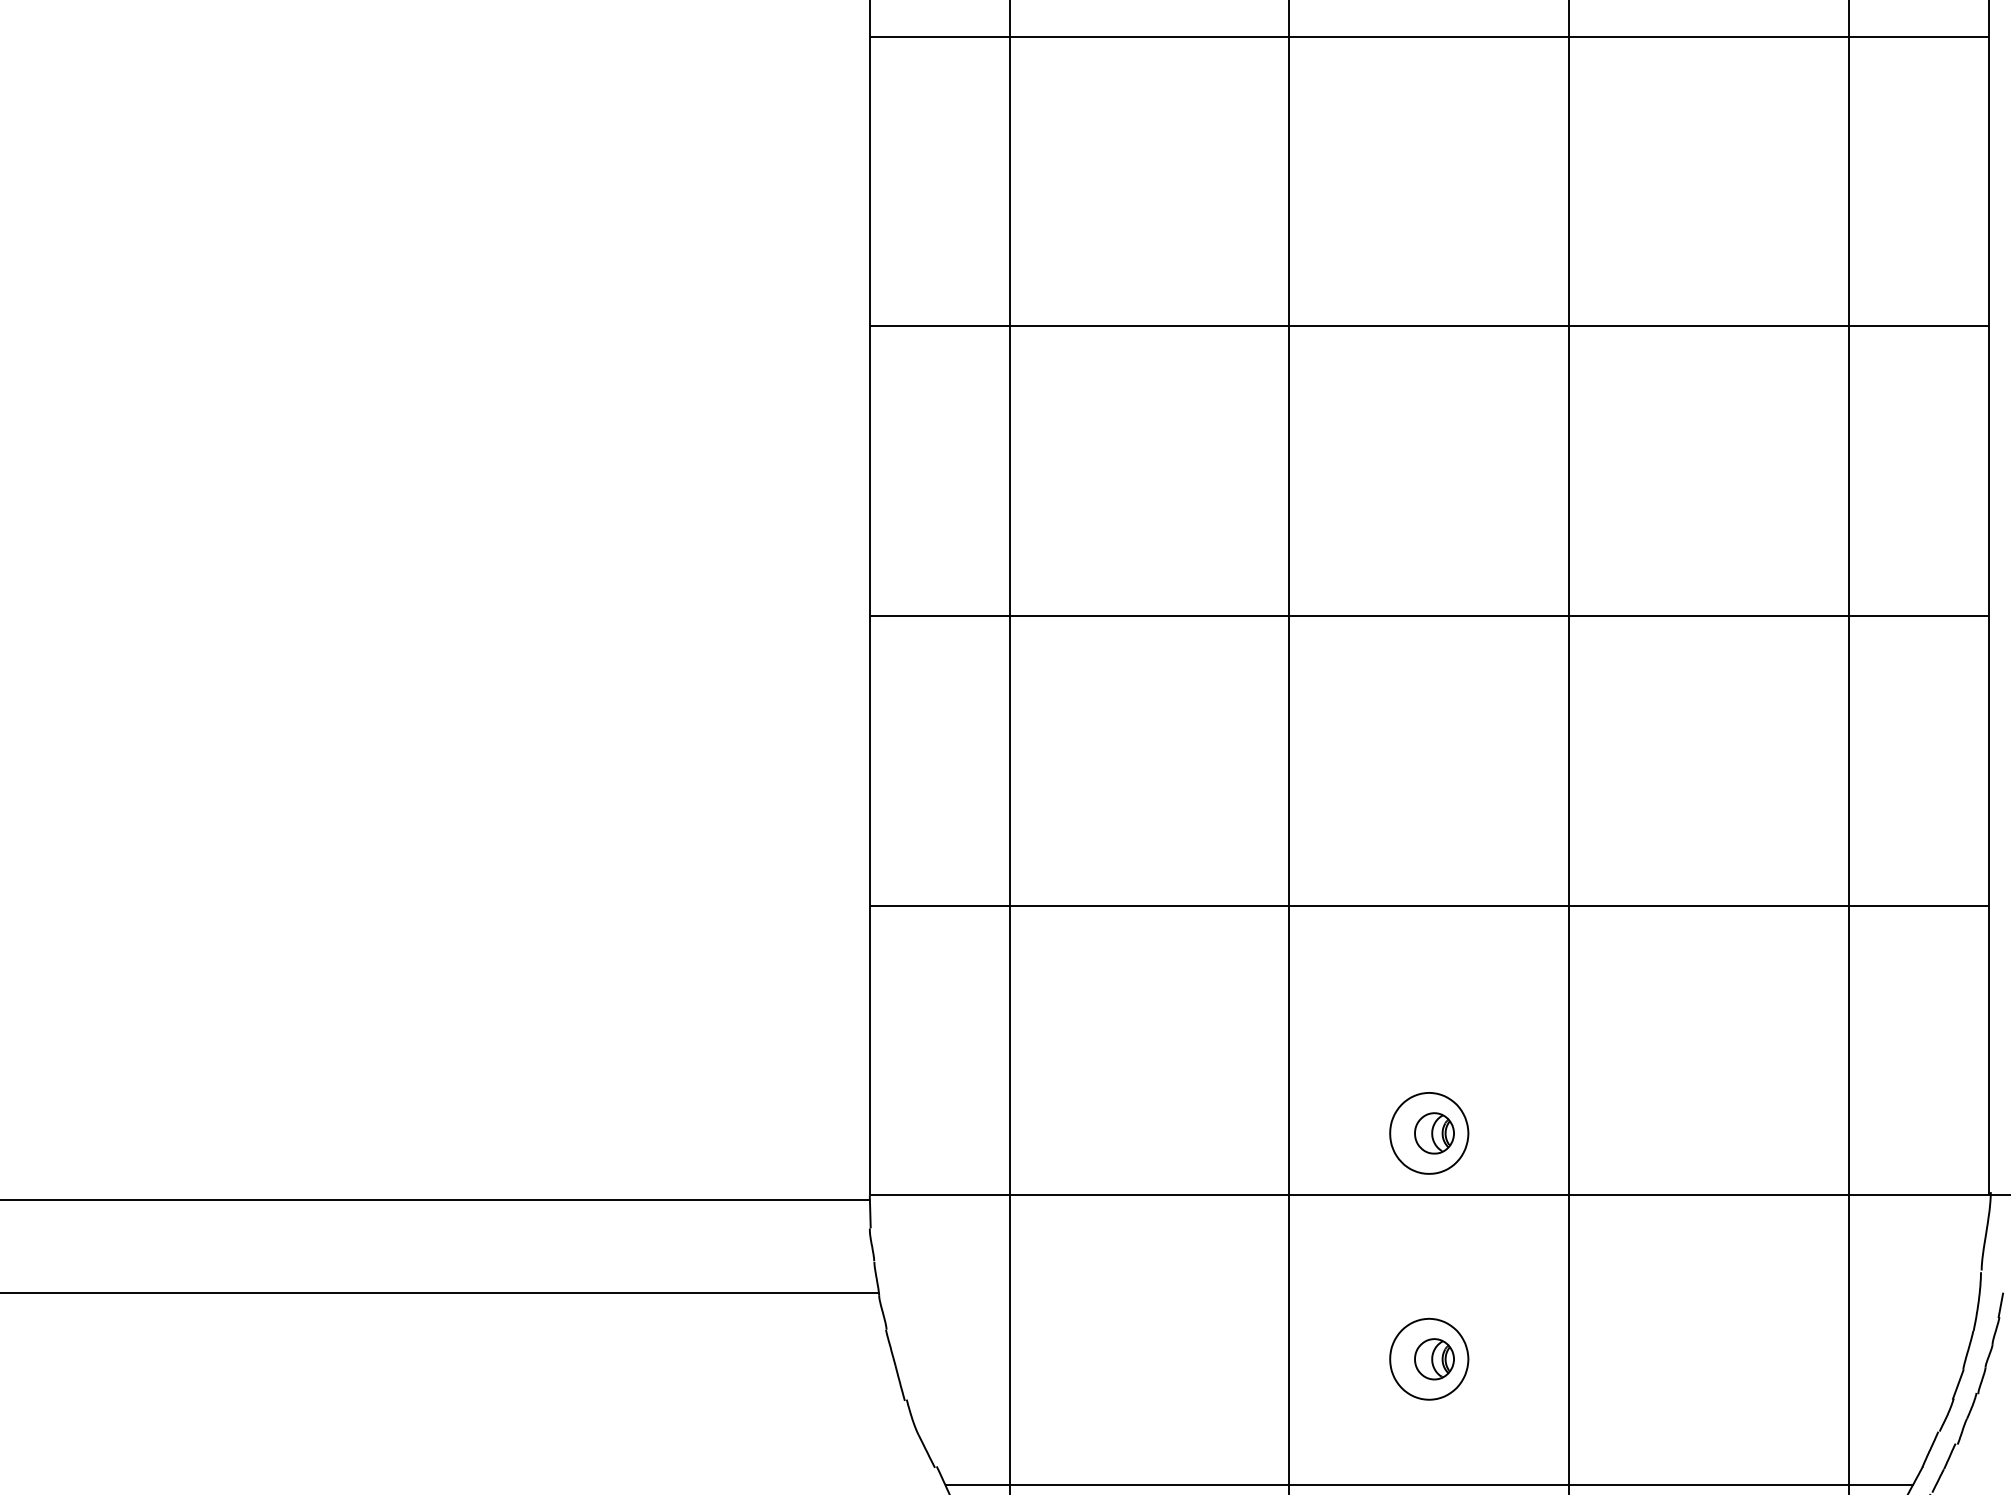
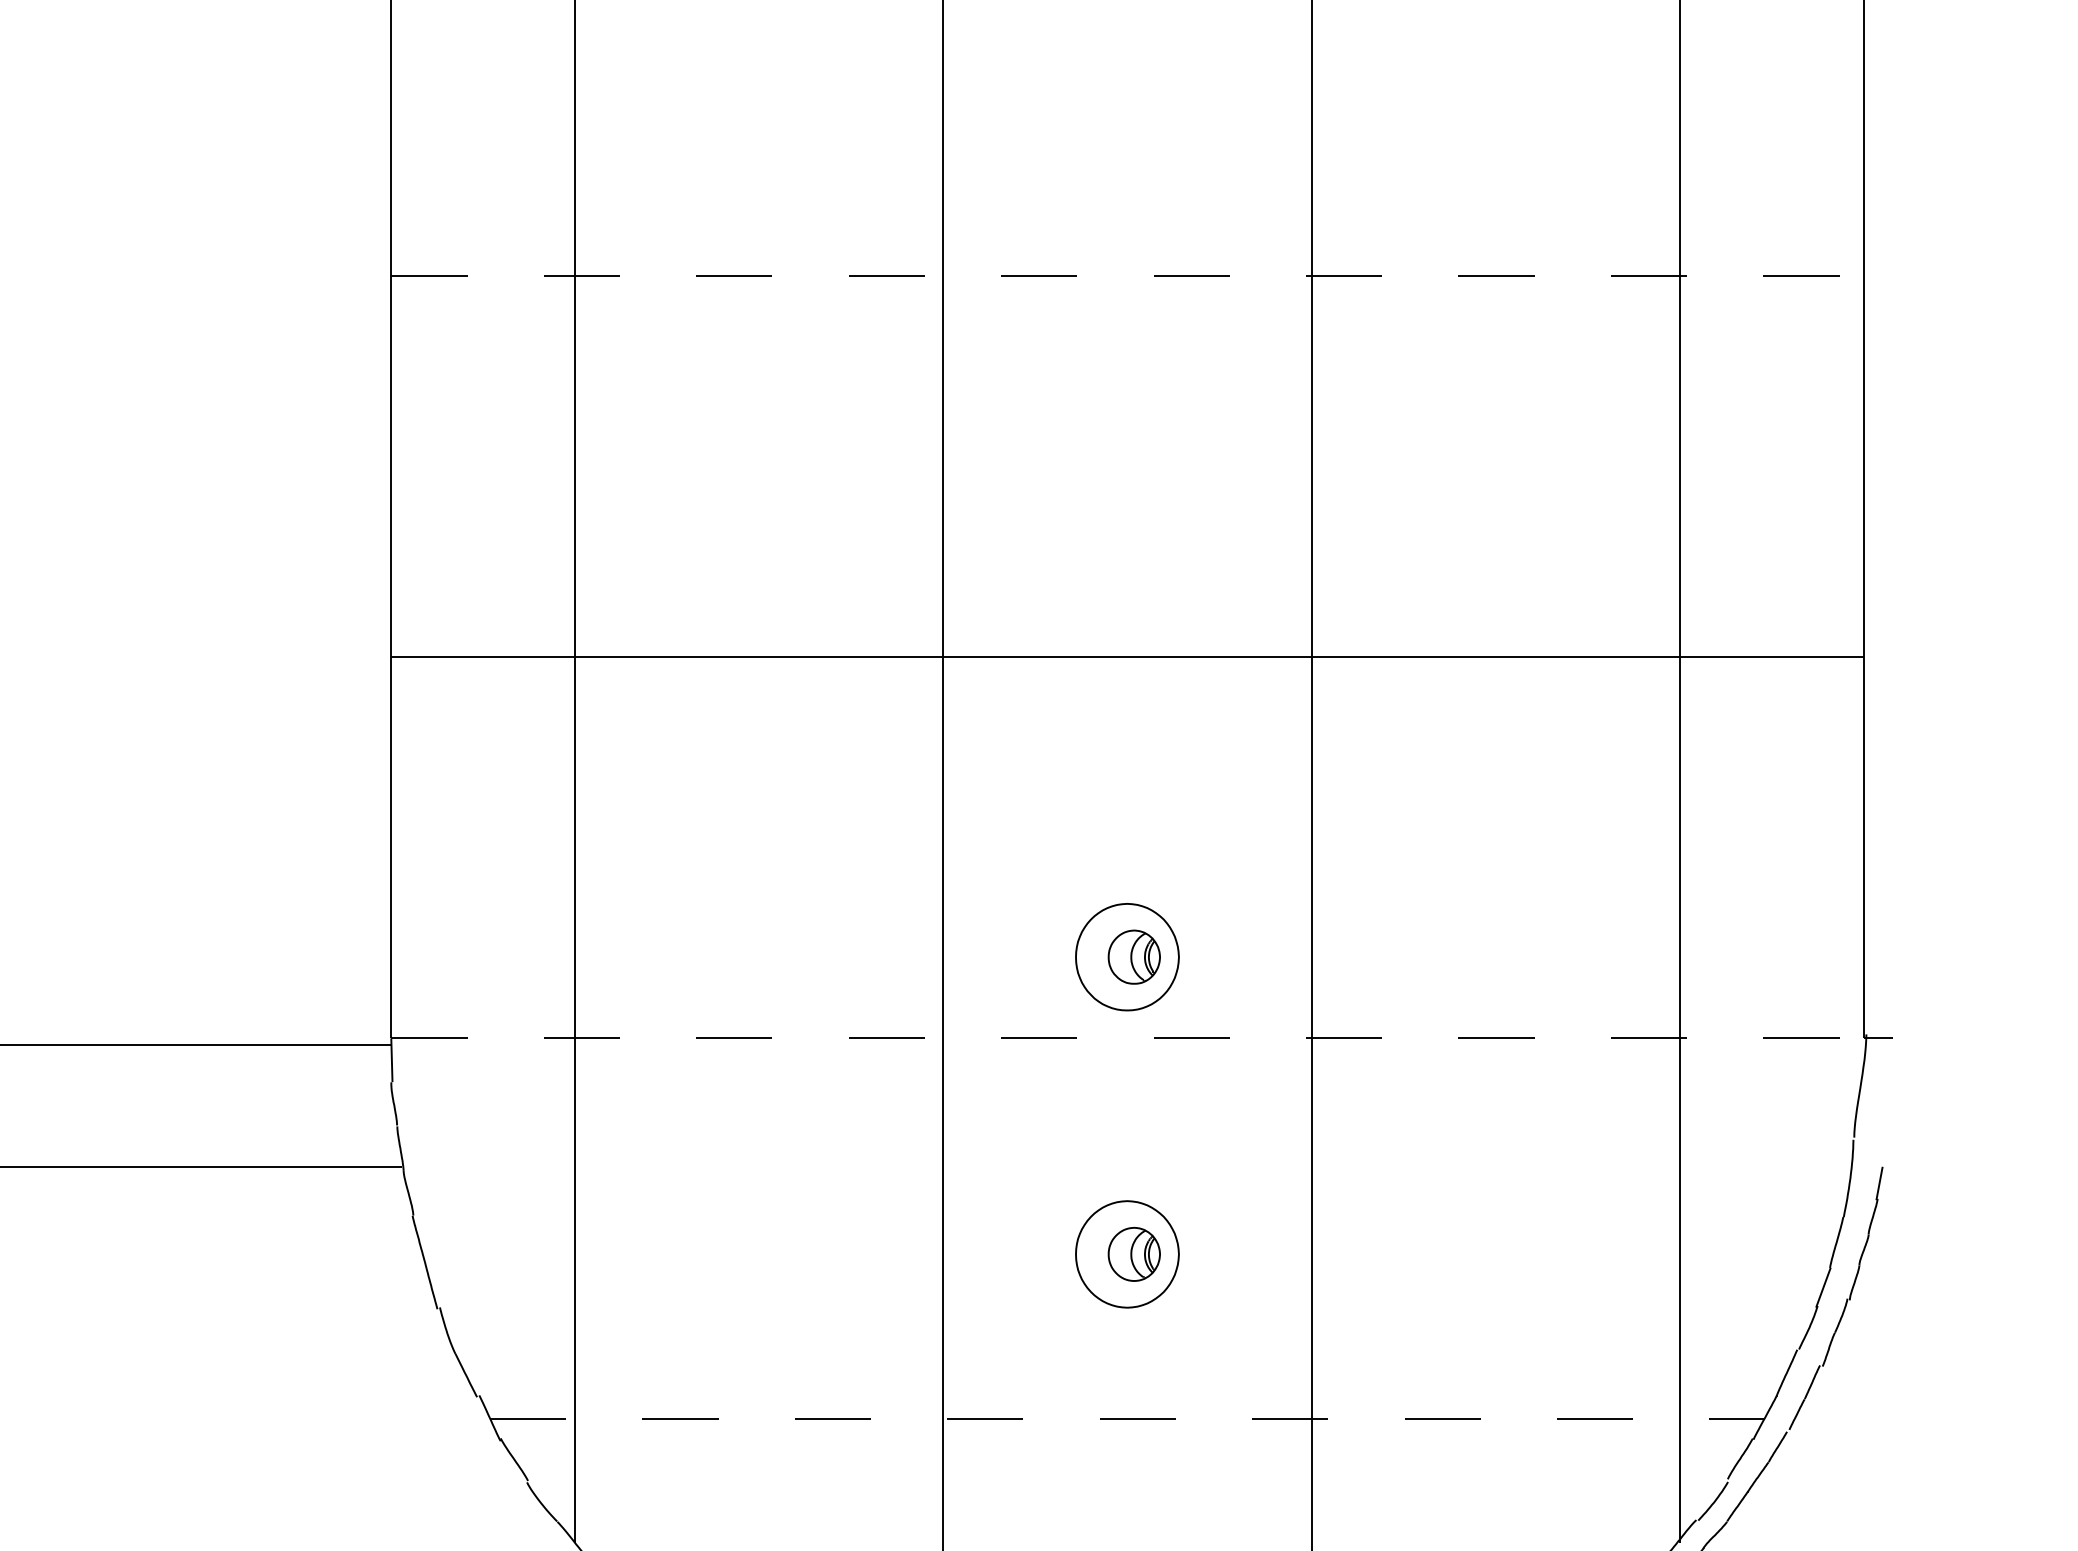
line: (1429, 615) -> (1127, 275), solid -> dashed
line: (1429, 1195) -> (1127, 1038), solid -> dashed
line: (1429, 1484) -> (1127, 1419), solid -> dashed

